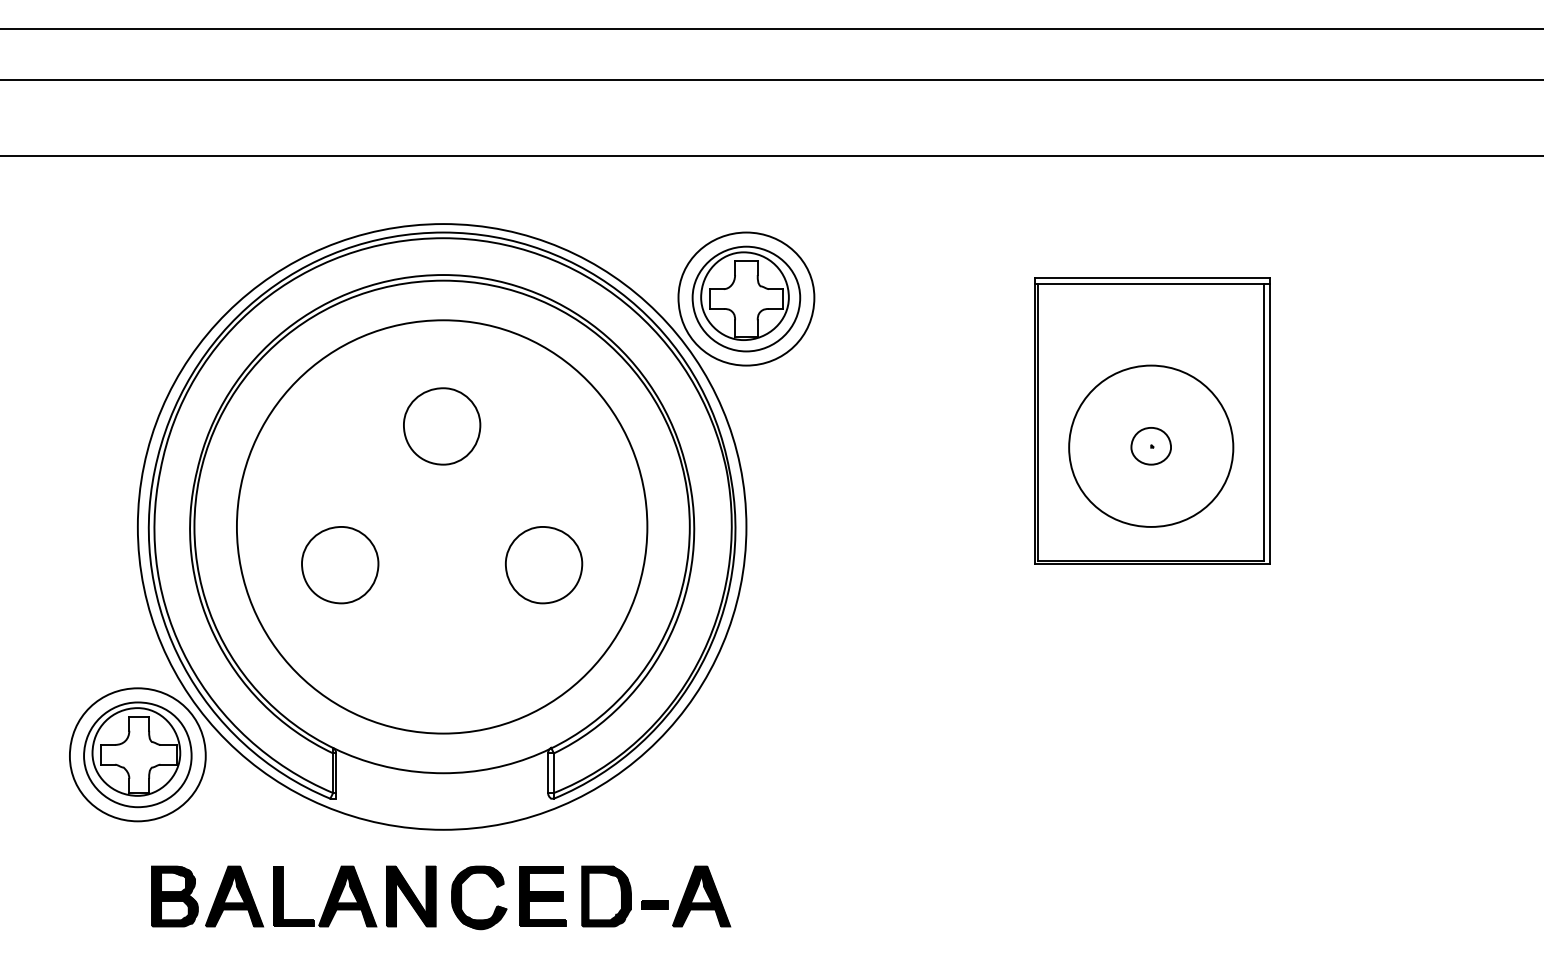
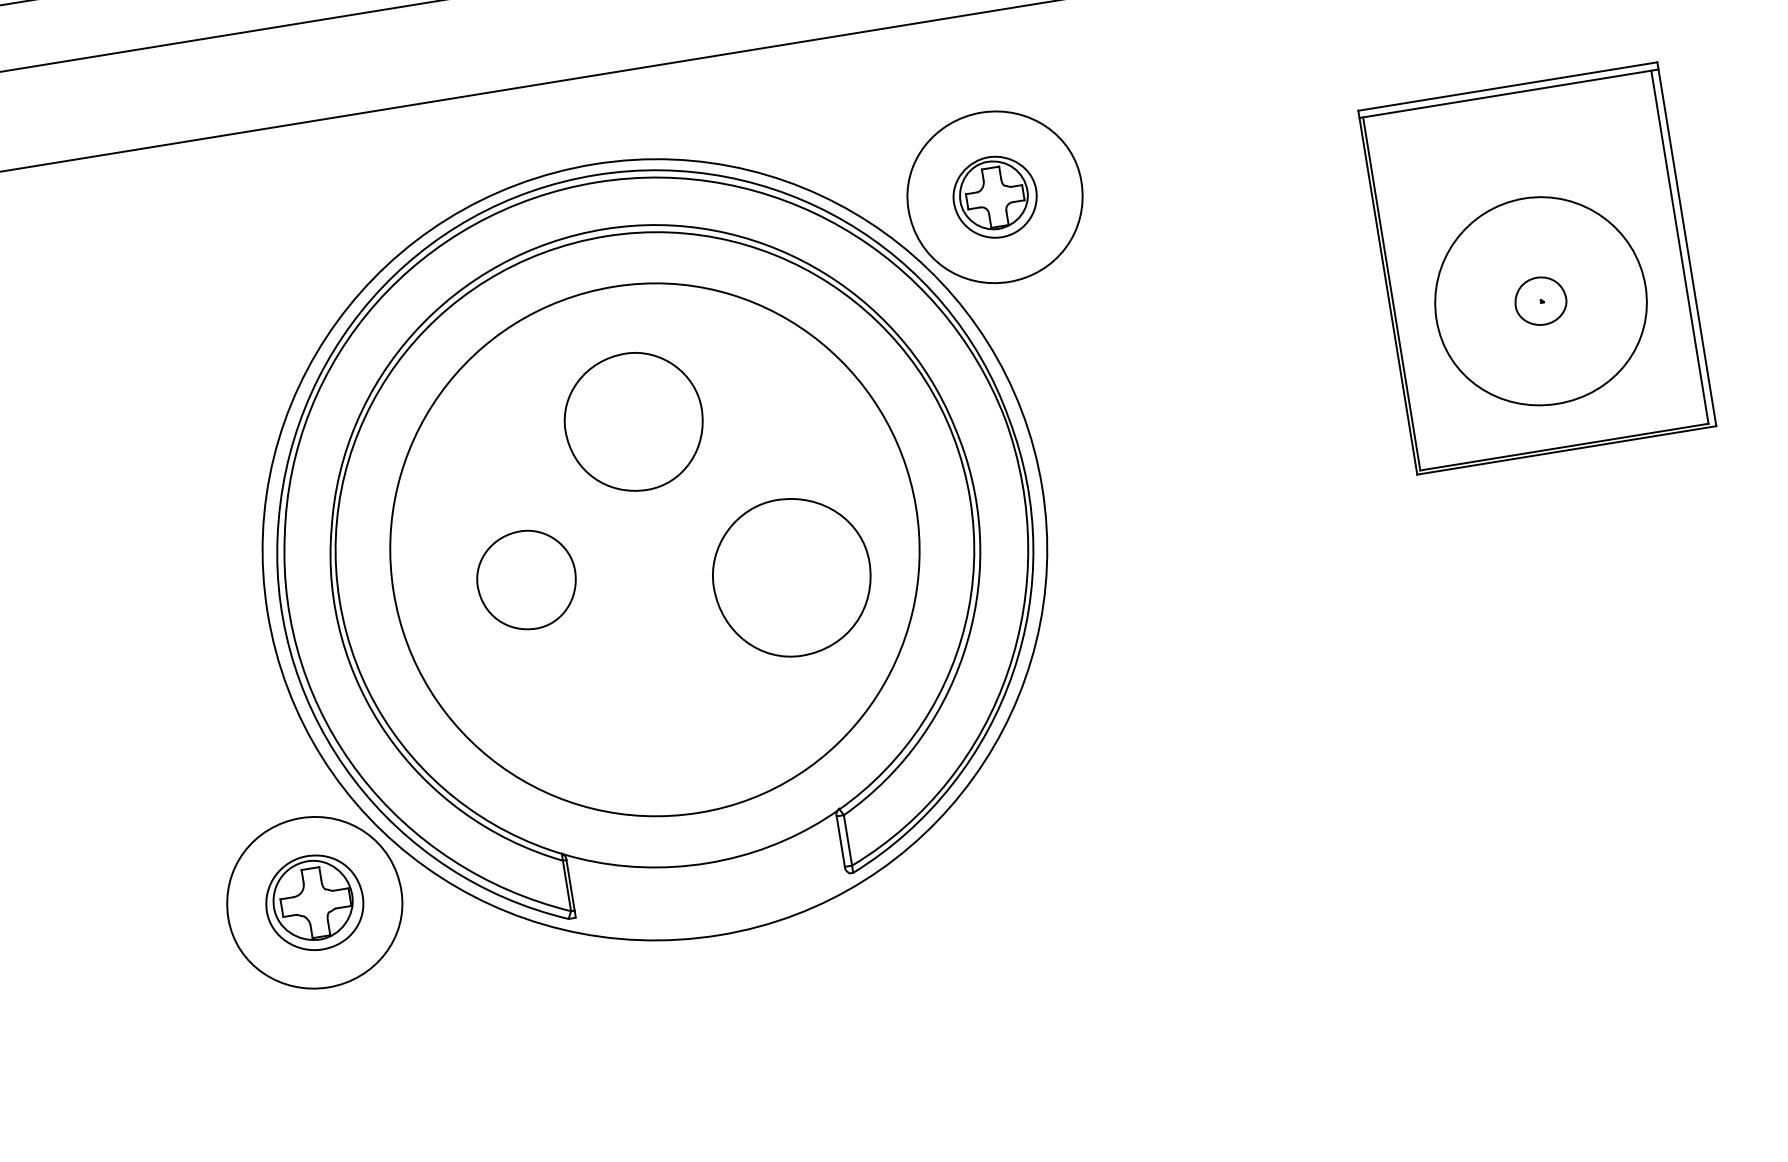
part: (746, 298) -> (995, 196), size x0.6
part: (442, 426) -> (634, 422), size x1.4
part: (340, 565) -> (527, 580), moved
part: (544, 565) -> (793, 578), size x1.6
part: (137, 754) -> (314, 902), size x0.7
part: (441, 897) -> (730, 1021), removed

